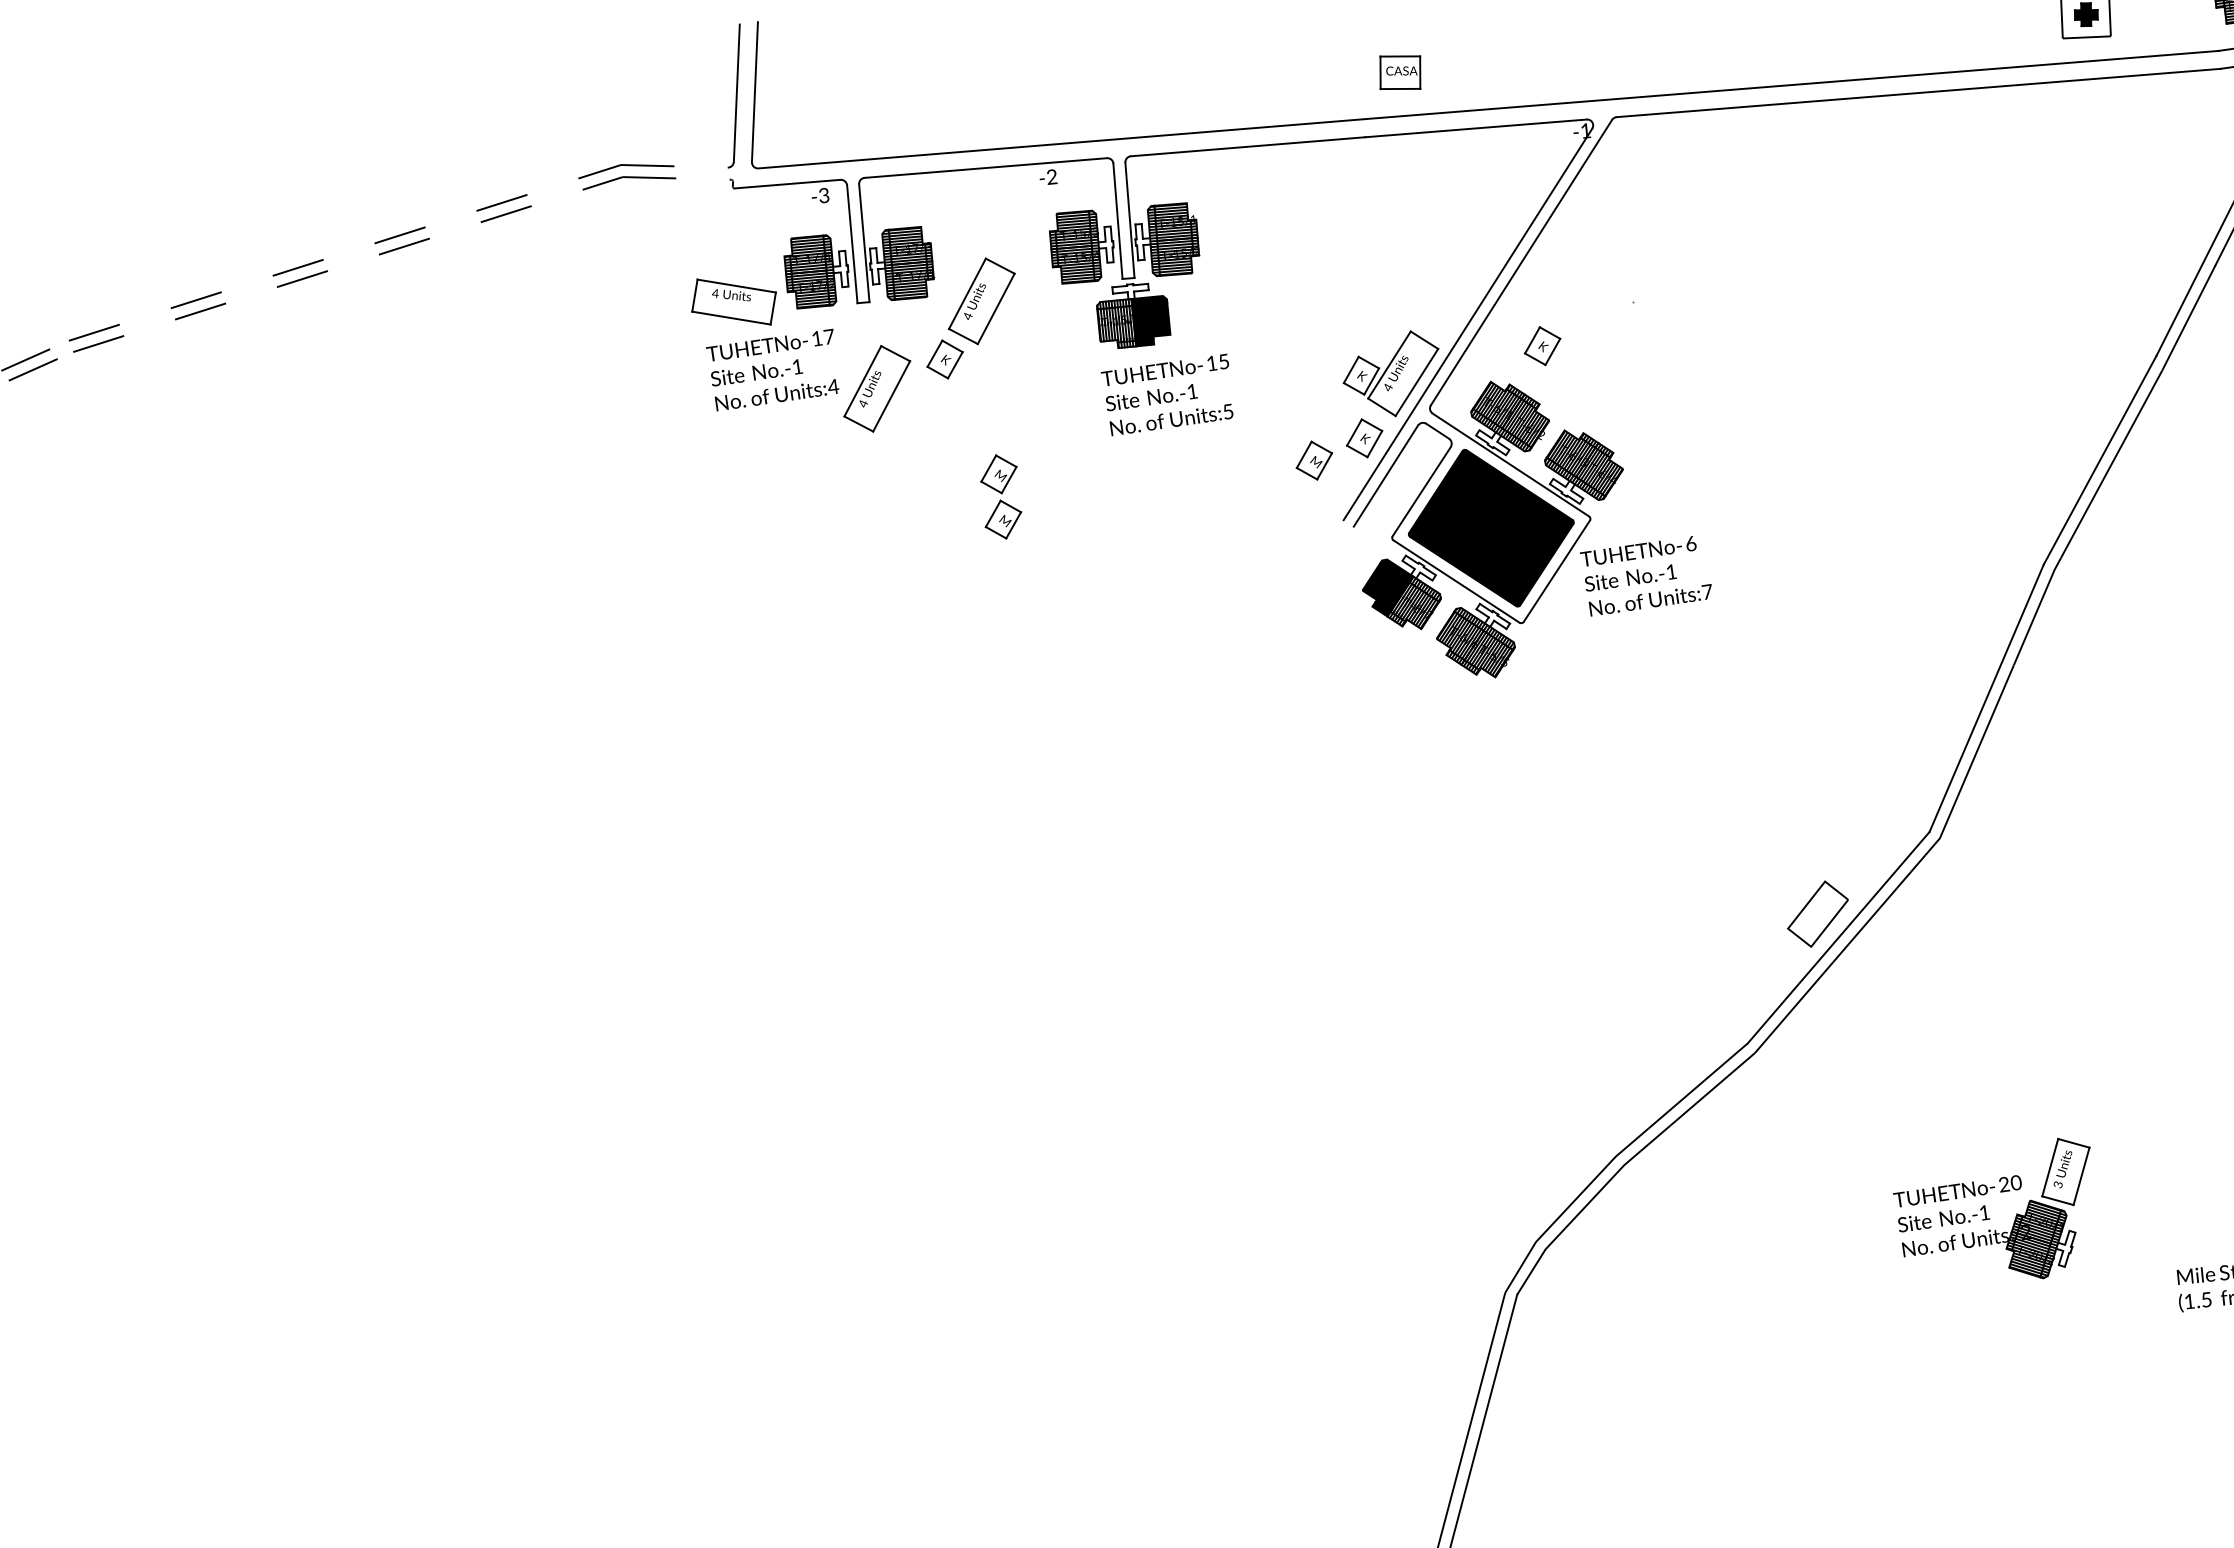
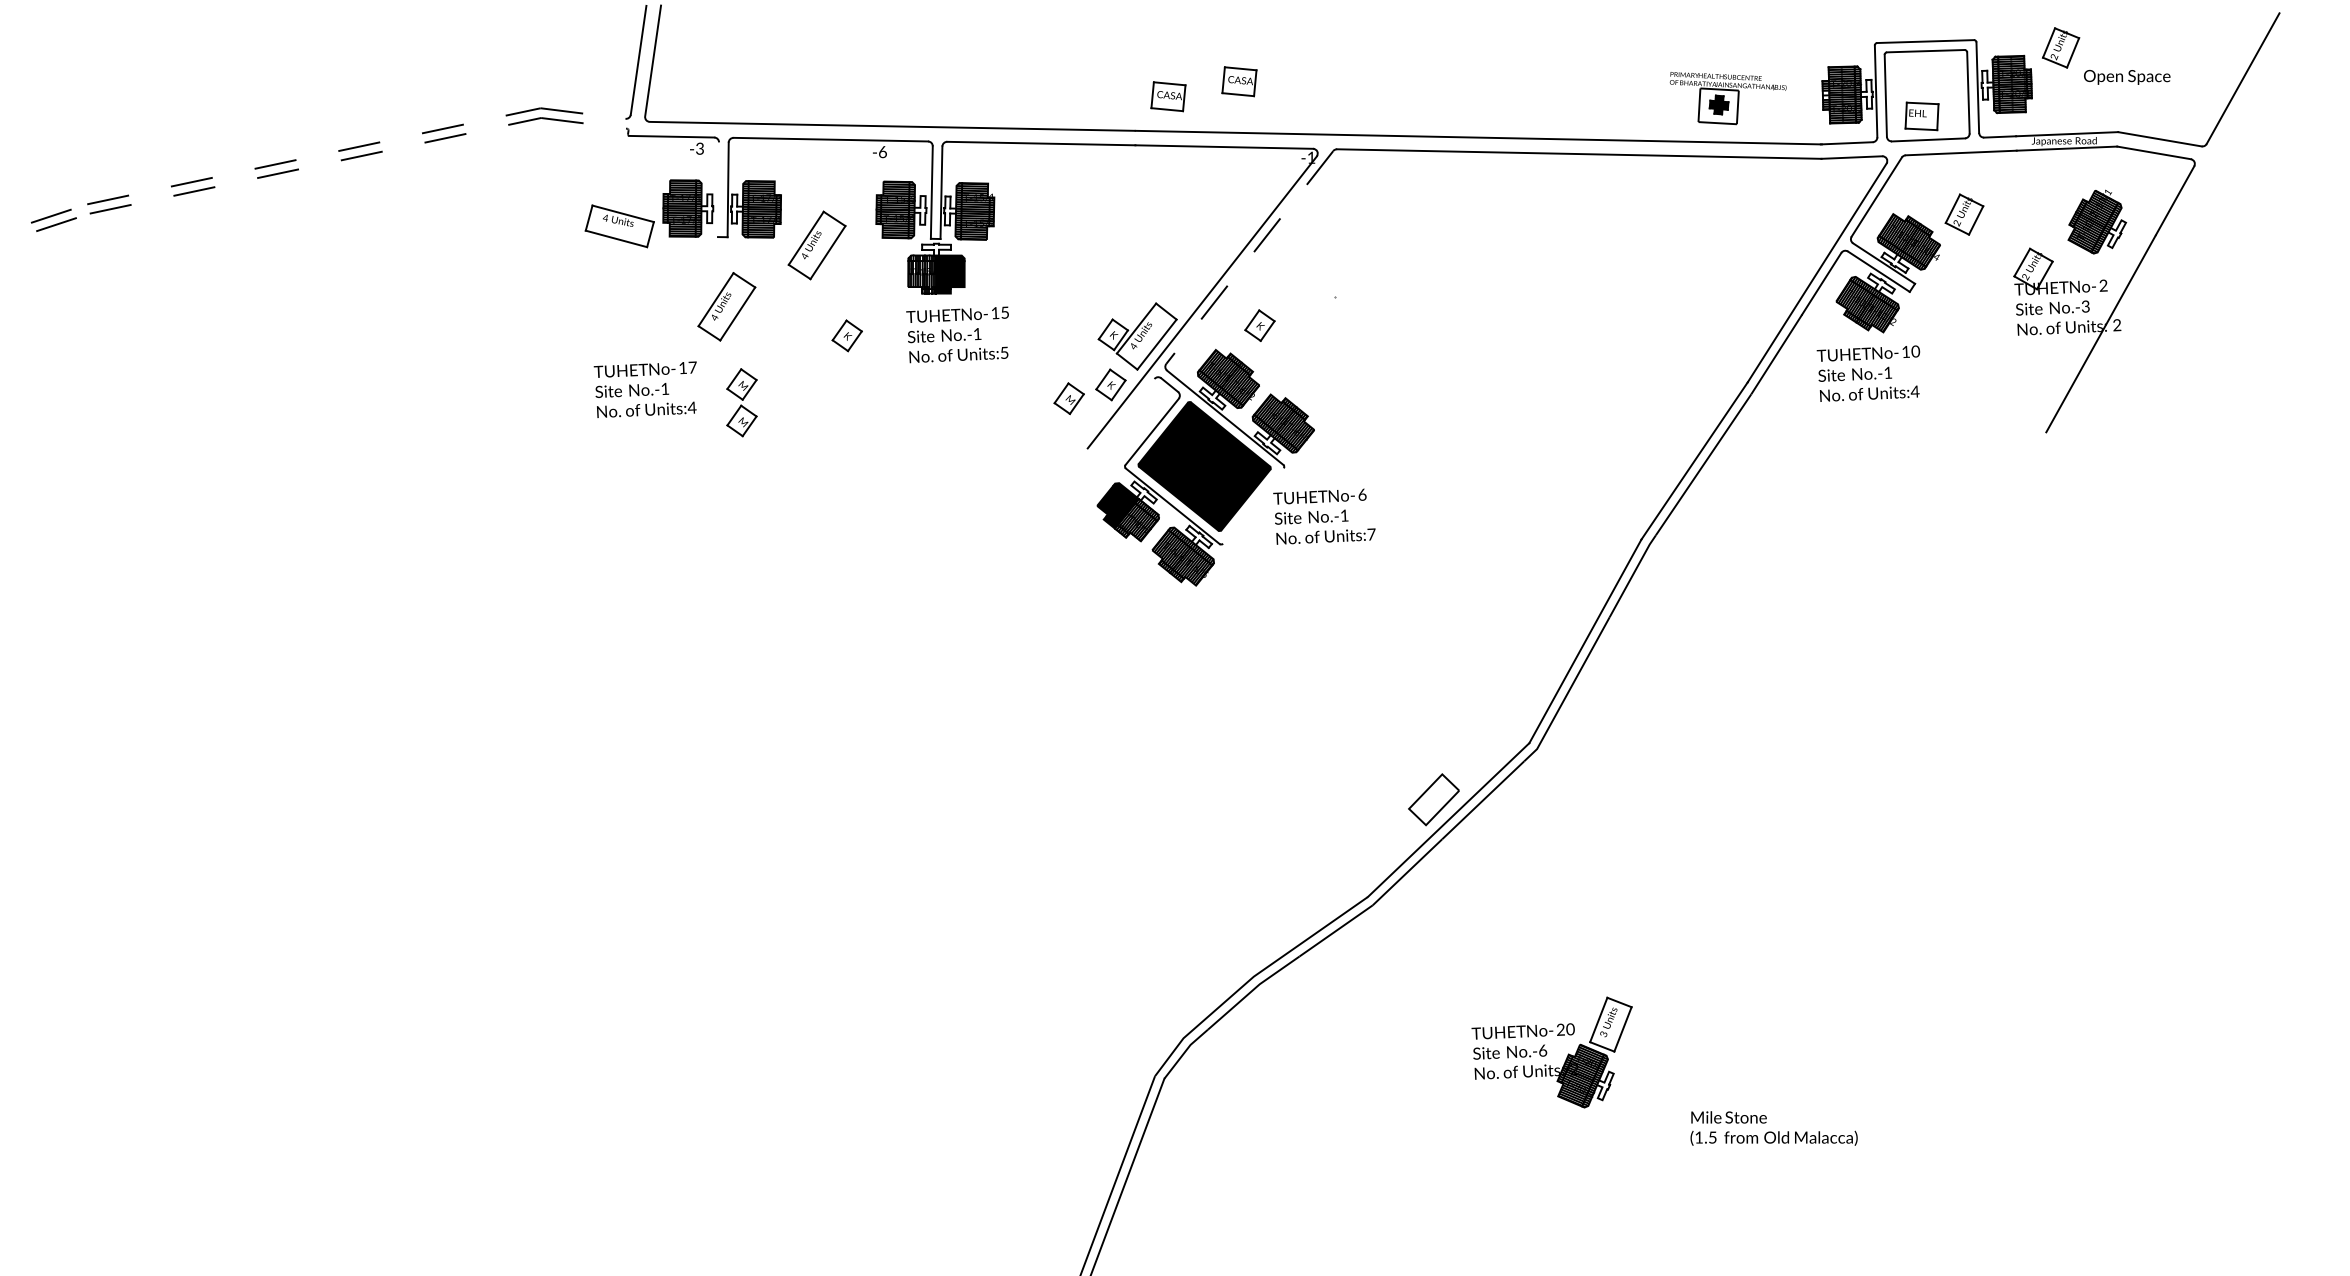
part: (1486, 44) -> (1239, 81), added
text: (1051, 177) -> (882, 152), -2 -> -6
line: (852, 243) -> (718, 189), removed
line: (1521, 262) -> (1249, 257), solid -> dashed
part: (944, 359) -> (846, 335), moved
text: (771, 370) -> (644, 389), moved
line: (1385, 475) -> (1124, 416), removed
part: (1000, 496) -> (741, 402), moved
line: (1556, 570) -> (1253, 505), removed
text: (1985, 1212) -> (1543, 1050), No.-1 -> No.-6

